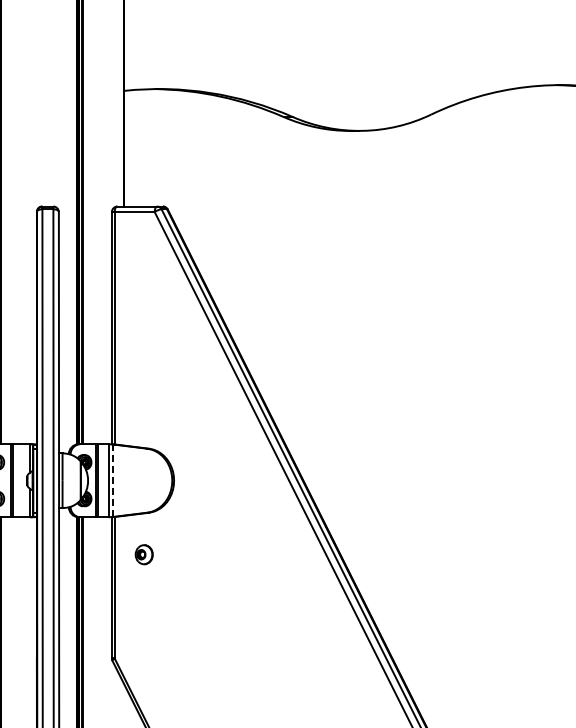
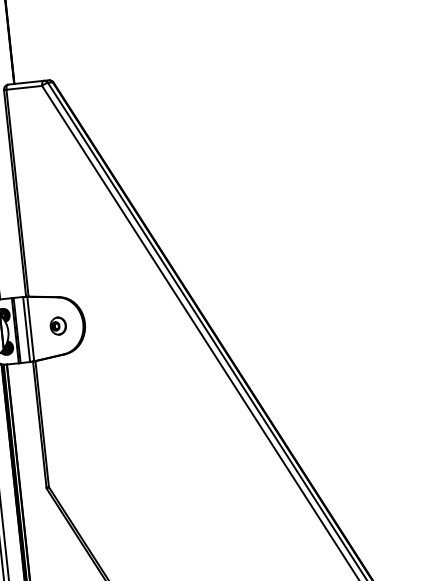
line: (113, 480) -> (30, 328), dashed -> solid
part: (143, 554) -> (57, 325), moved

